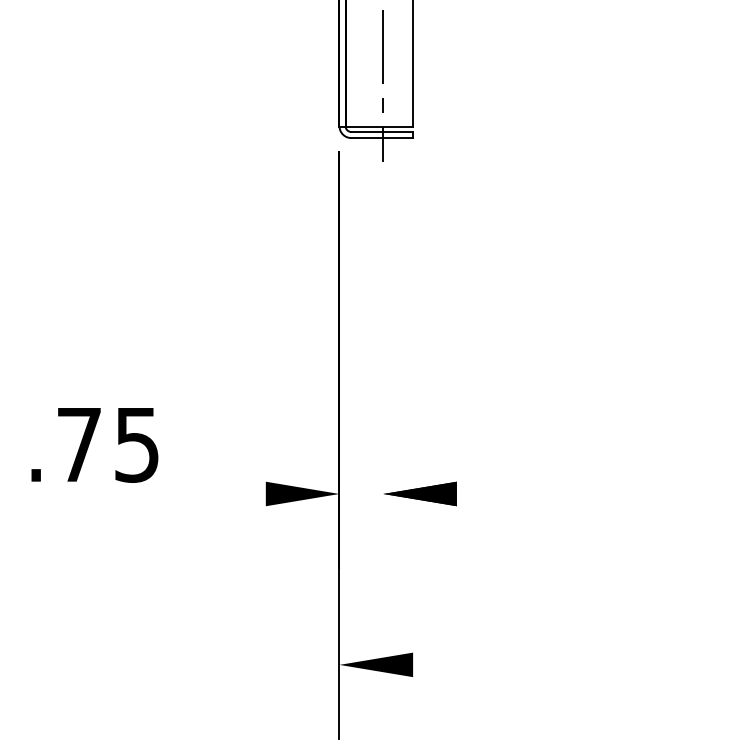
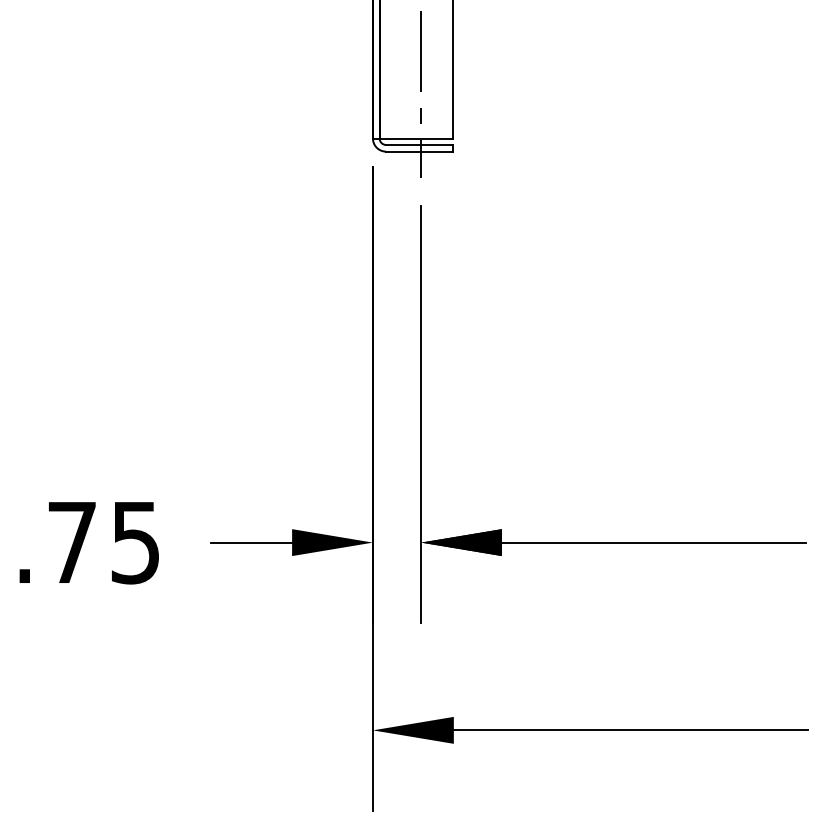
line: (383, 377) -> (421, 414), added
text: (94, 445) -> (88, 543), moved
line: (228, 493) -> (251, 542), added
line: (594, 493) -> (653, 542), added
line: (573, 665) -> (630, 730), added

